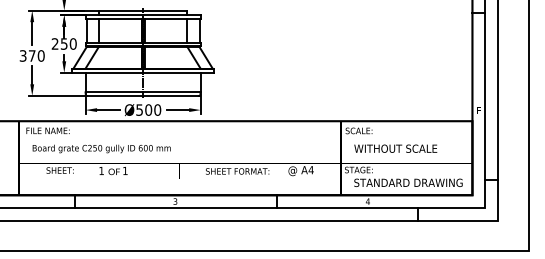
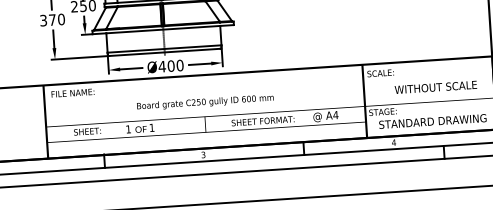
text: (139, 109) -> (162, 66), Ø500 -> Ø400
text: (101, 148) -> (205, 102), moved
text: (395, 148) -> (435, 87), moved

